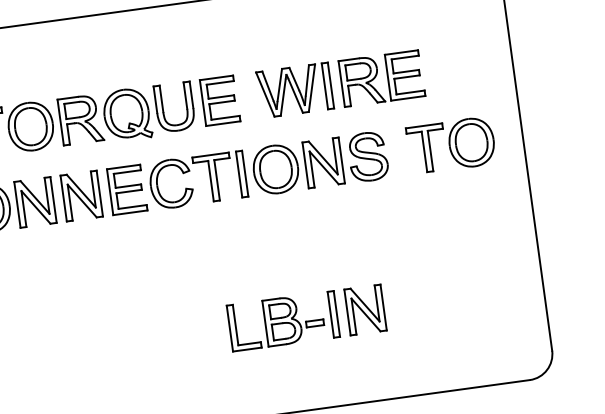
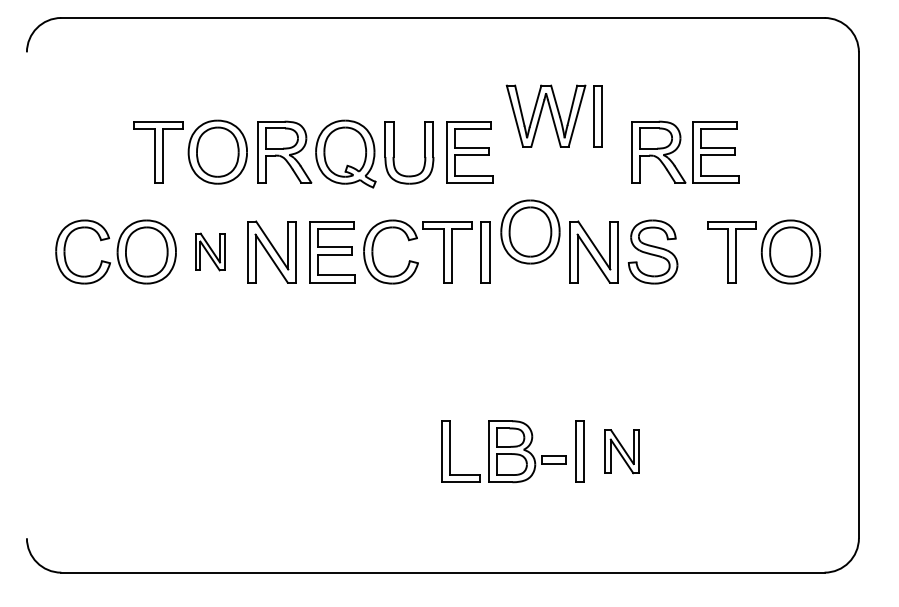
part: (294, 90) -> (553, 115), moved
part: (275, 169) -> (530, 231), moved
part: (34, 202) -> (209, 251), size x0.6
part: (364, 309) -> (621, 451), size x0.7

